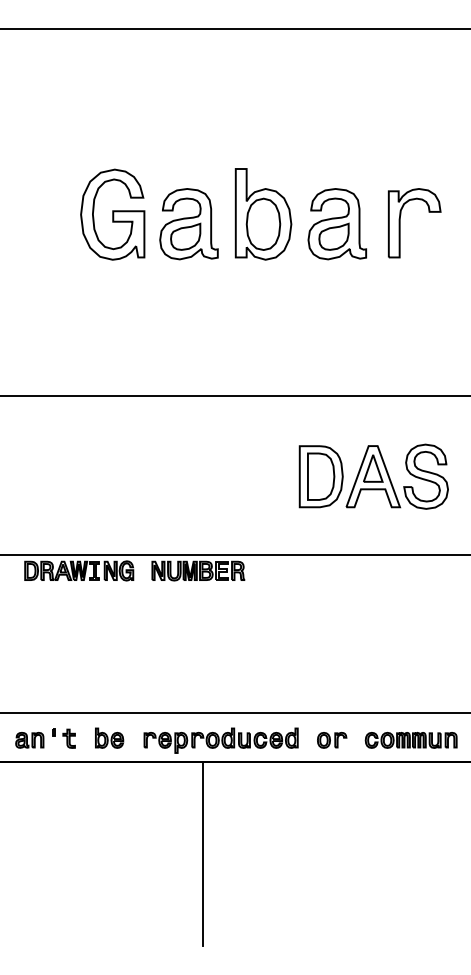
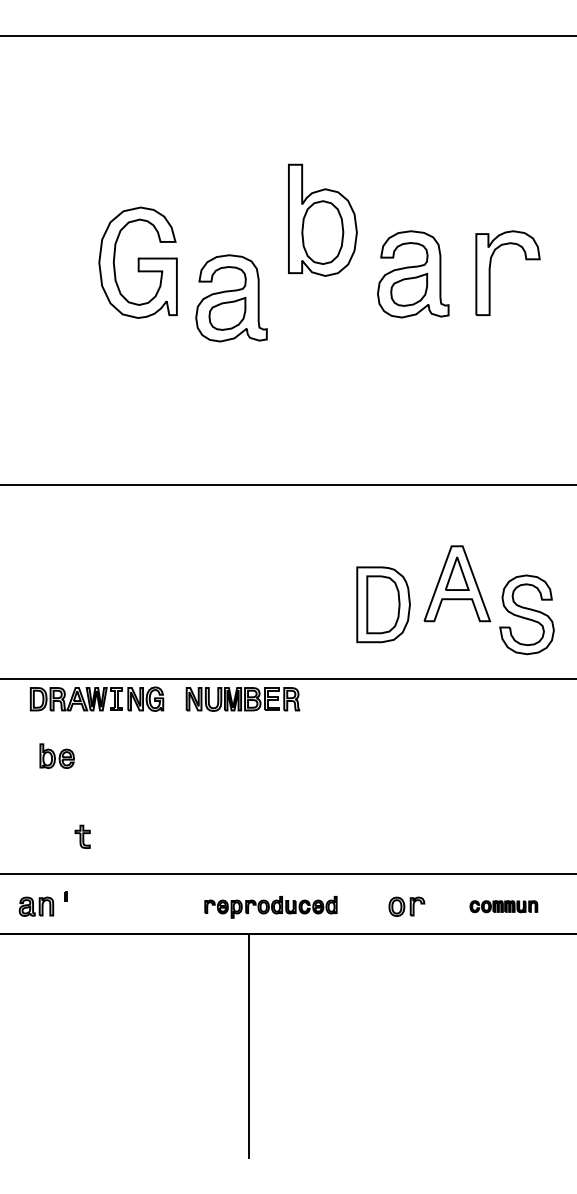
part: (263, 213) -> (322, 219), moved
part: (188, 224) -> (231, 298), moved
part: (321, 476) -> (383, 604), moved
part: (425, 476) -> (526, 614), moved
part: (108, 737) -> (56, 755), moved
part: (68, 738) -> (82, 836), moved
part: (220, 740) -> (270, 907), size x0.7
part: (410, 740) -> (503, 906), size x0.6

